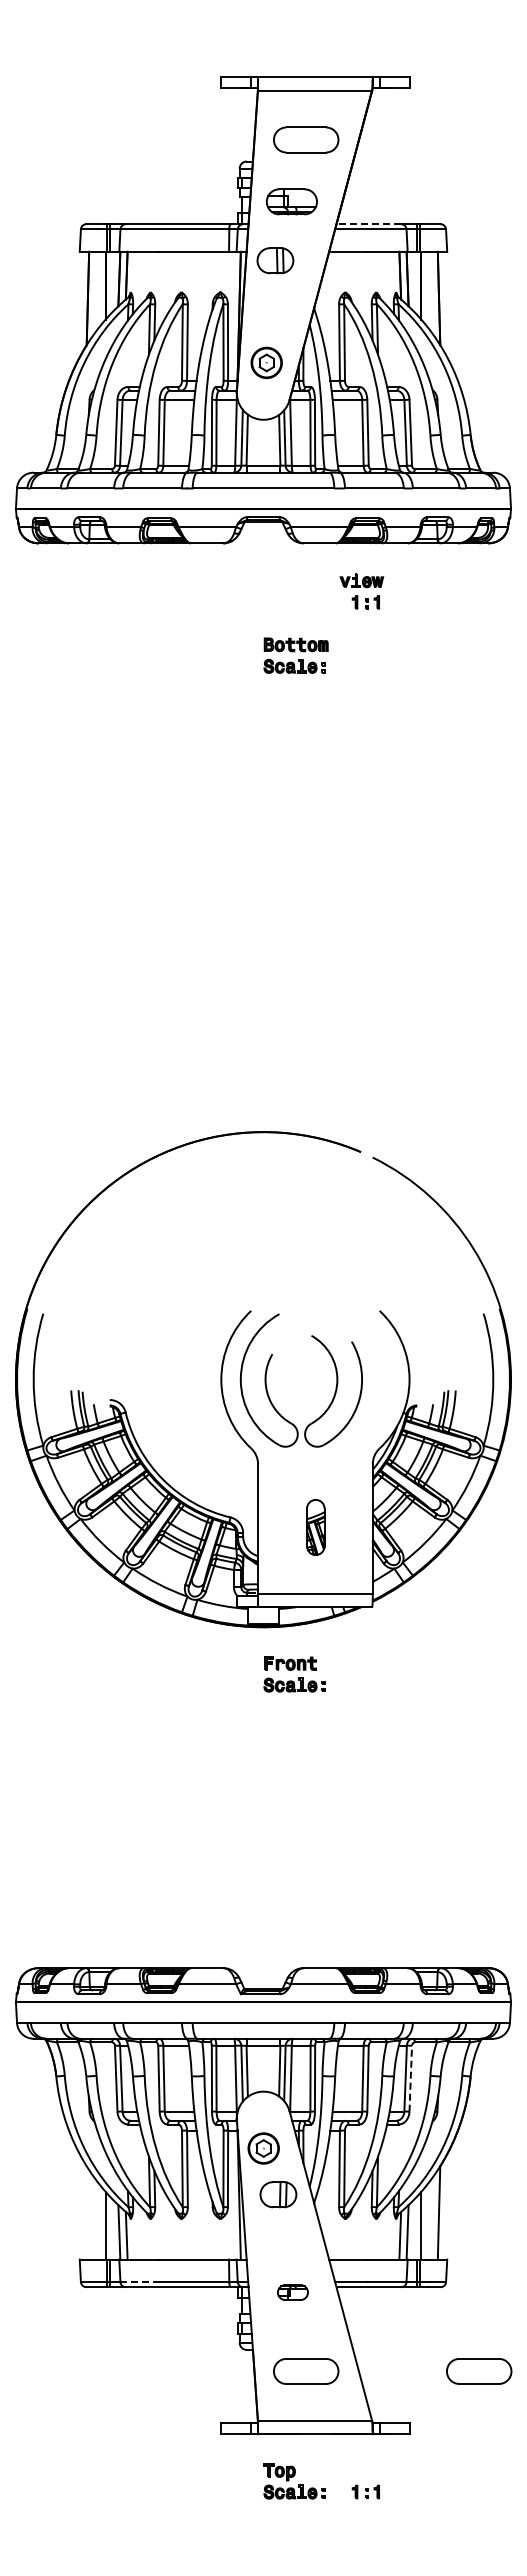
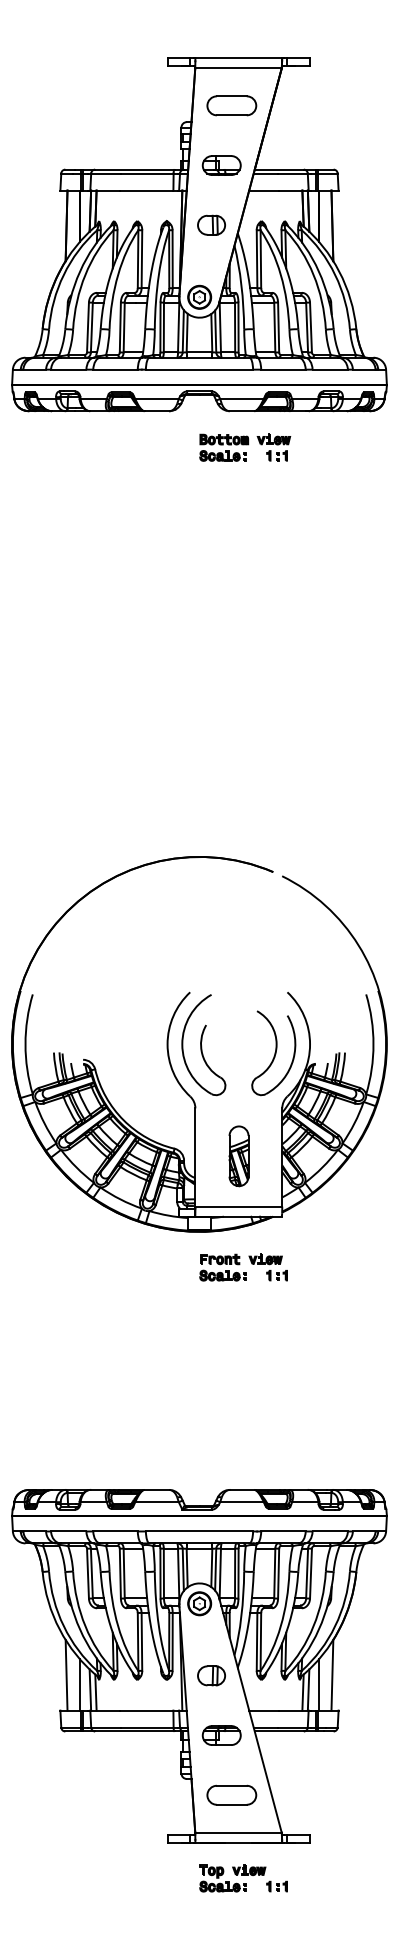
part: (291, 201) -> (221, 165), moved
line: (368, 224) -> (278, 169), dashed -> solid
part: (275, 260) -> (211, 225), moved
part: (266, 362) -> (199, 297), moved
part: (295, 655) -> (223, 447), moved
part: (333, 1391) -> (273, 1053), moved
part: (315, 1527) -> (238, 1156), size x1.43
part: (353, 1674) -> (267, 1267), added
line: (410, 2078) -> (310, 1573), dashed -> solid
part: (263, 2148) -> (199, 1603), moved
part: (278, 2194) -> (211, 1675), moved
line: (87, 2212) -> (66, 1674), added
line: (139, 2282) -> (105, 1727), dashed -> solid
part: (292, 2292) -> (221, 1735), size x1.67
part: (479, 2371) -> (363, 1795), removed
part: (328, 2470) -> (248, 1870), added

